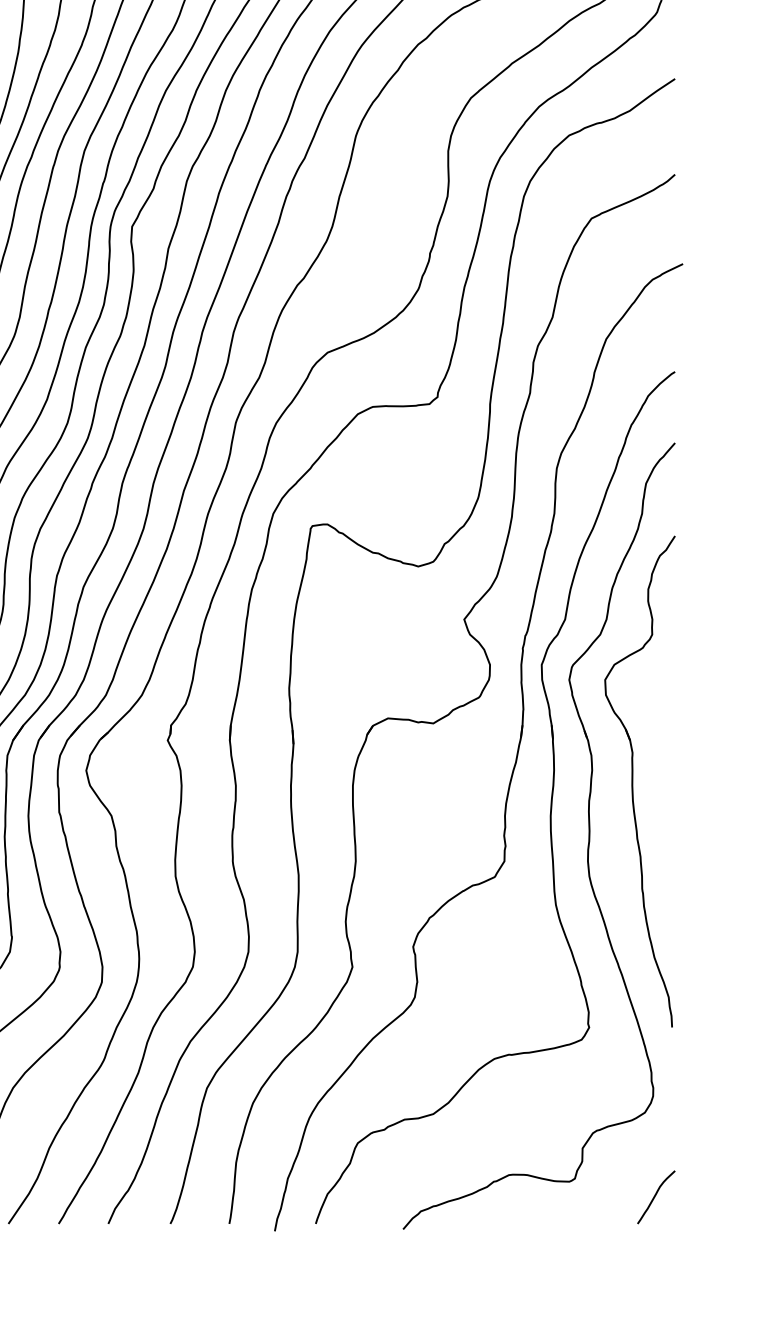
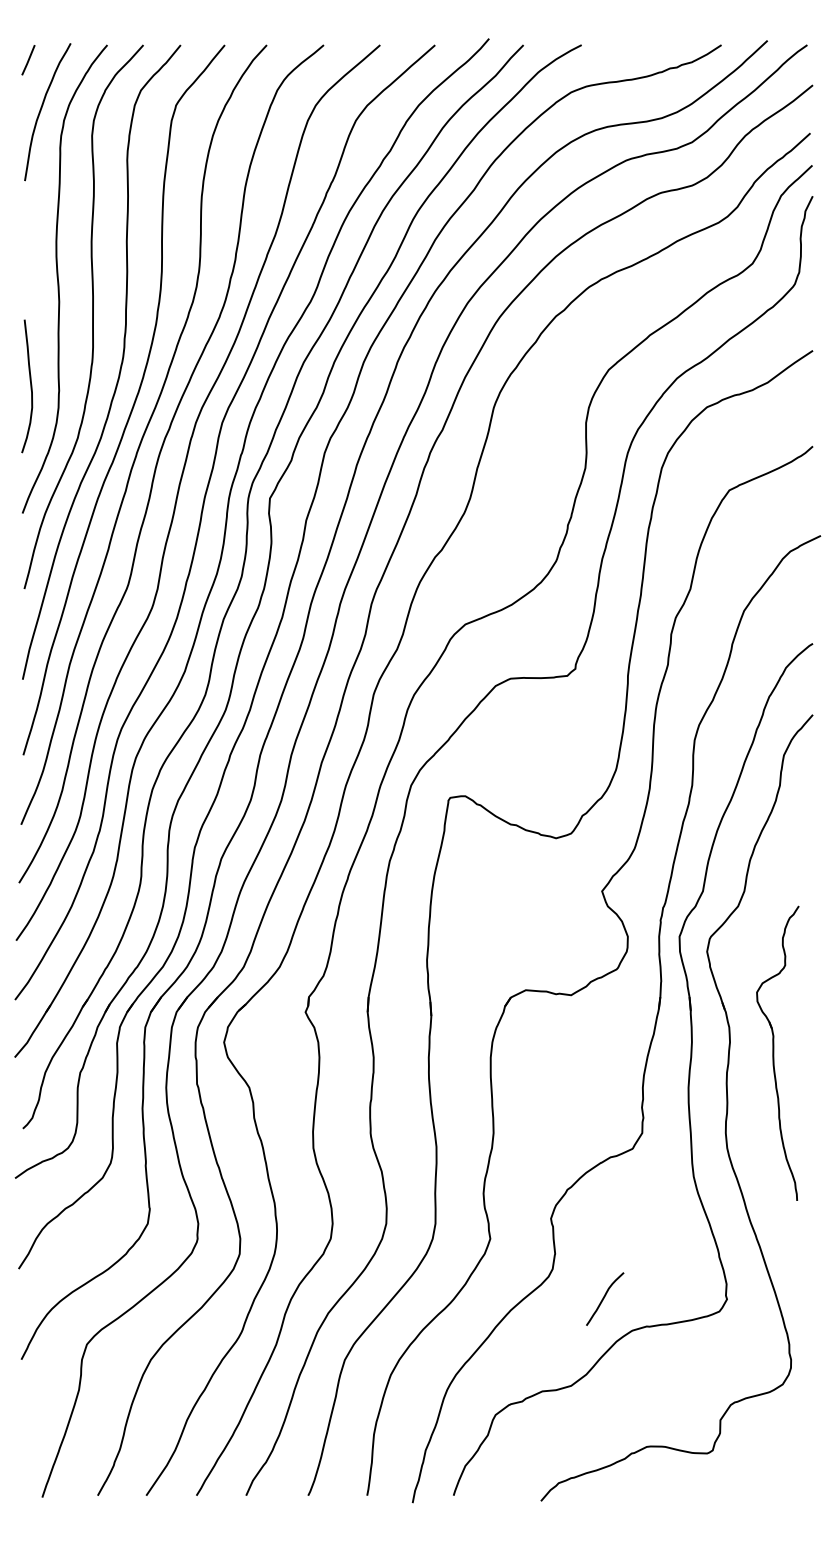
part: (639, 781) -> (777, 1053), size x0.6
curve: (656, 1195) -> (605, 1297), moved

